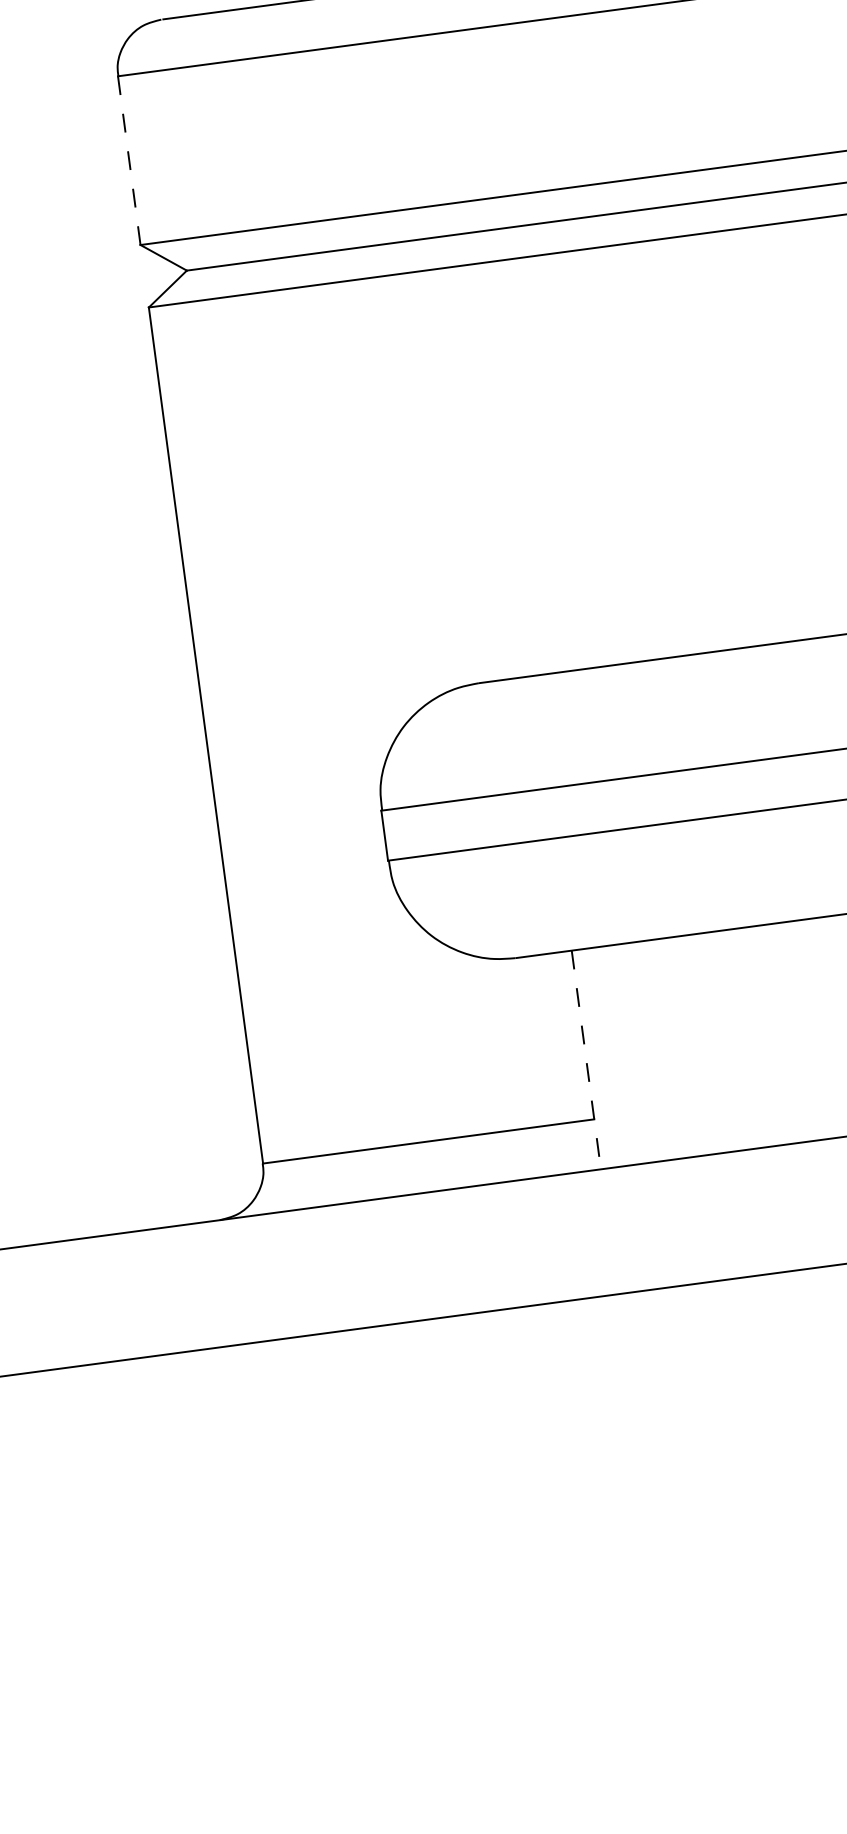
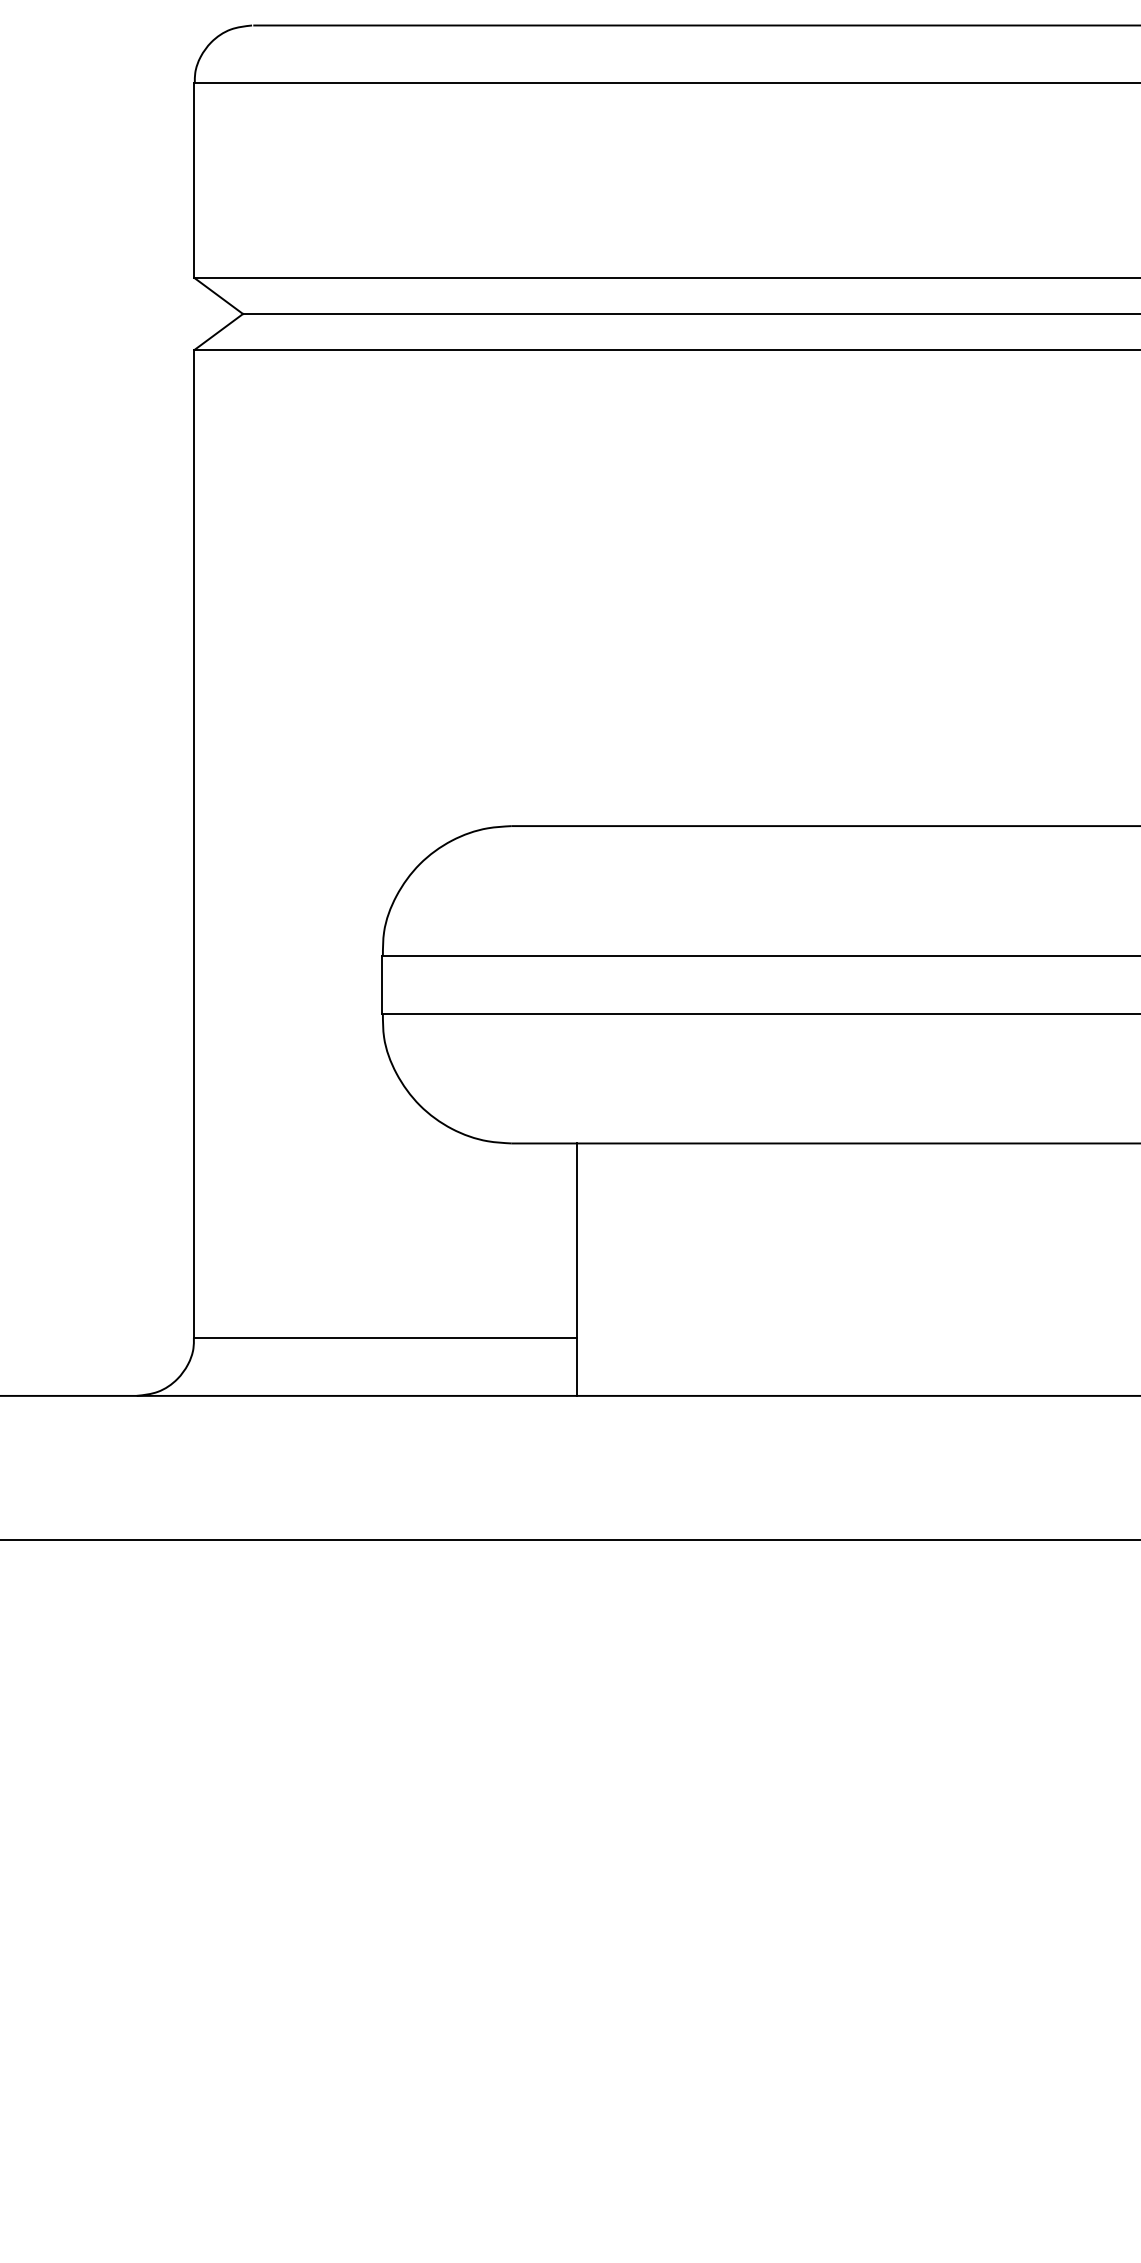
line: (129, 161) -> (194, 181), dashed -> solid
line: (586, 1060) -> (576, 1270), dashed -> solid

